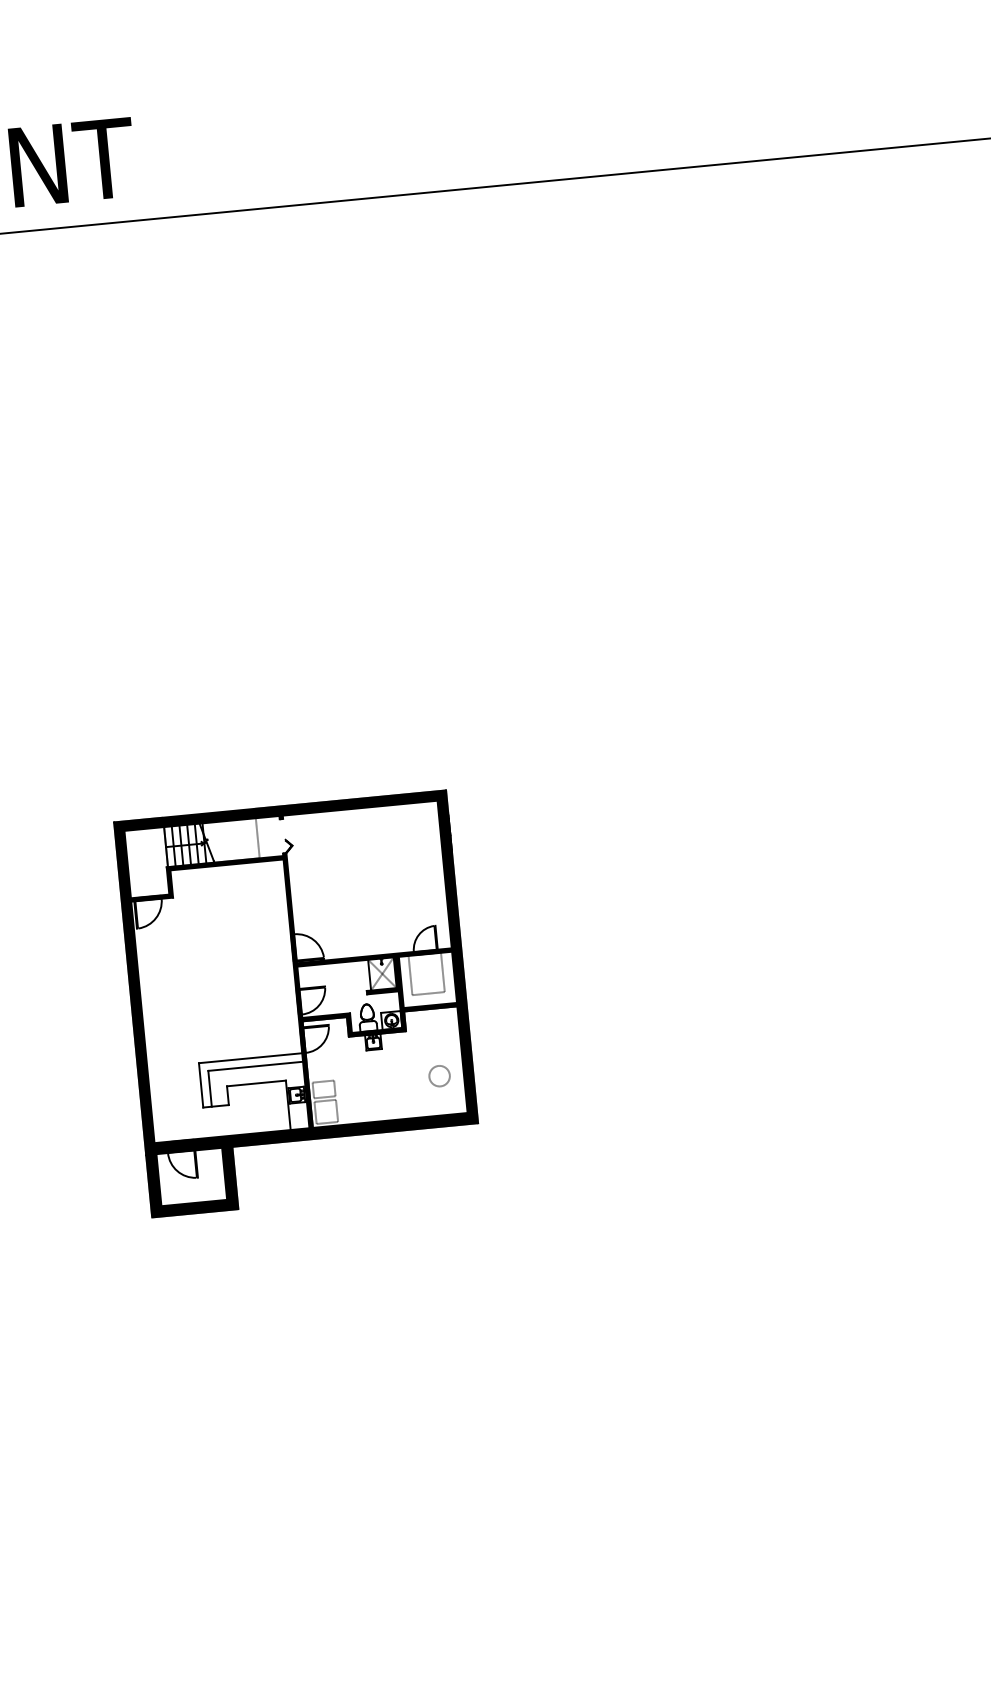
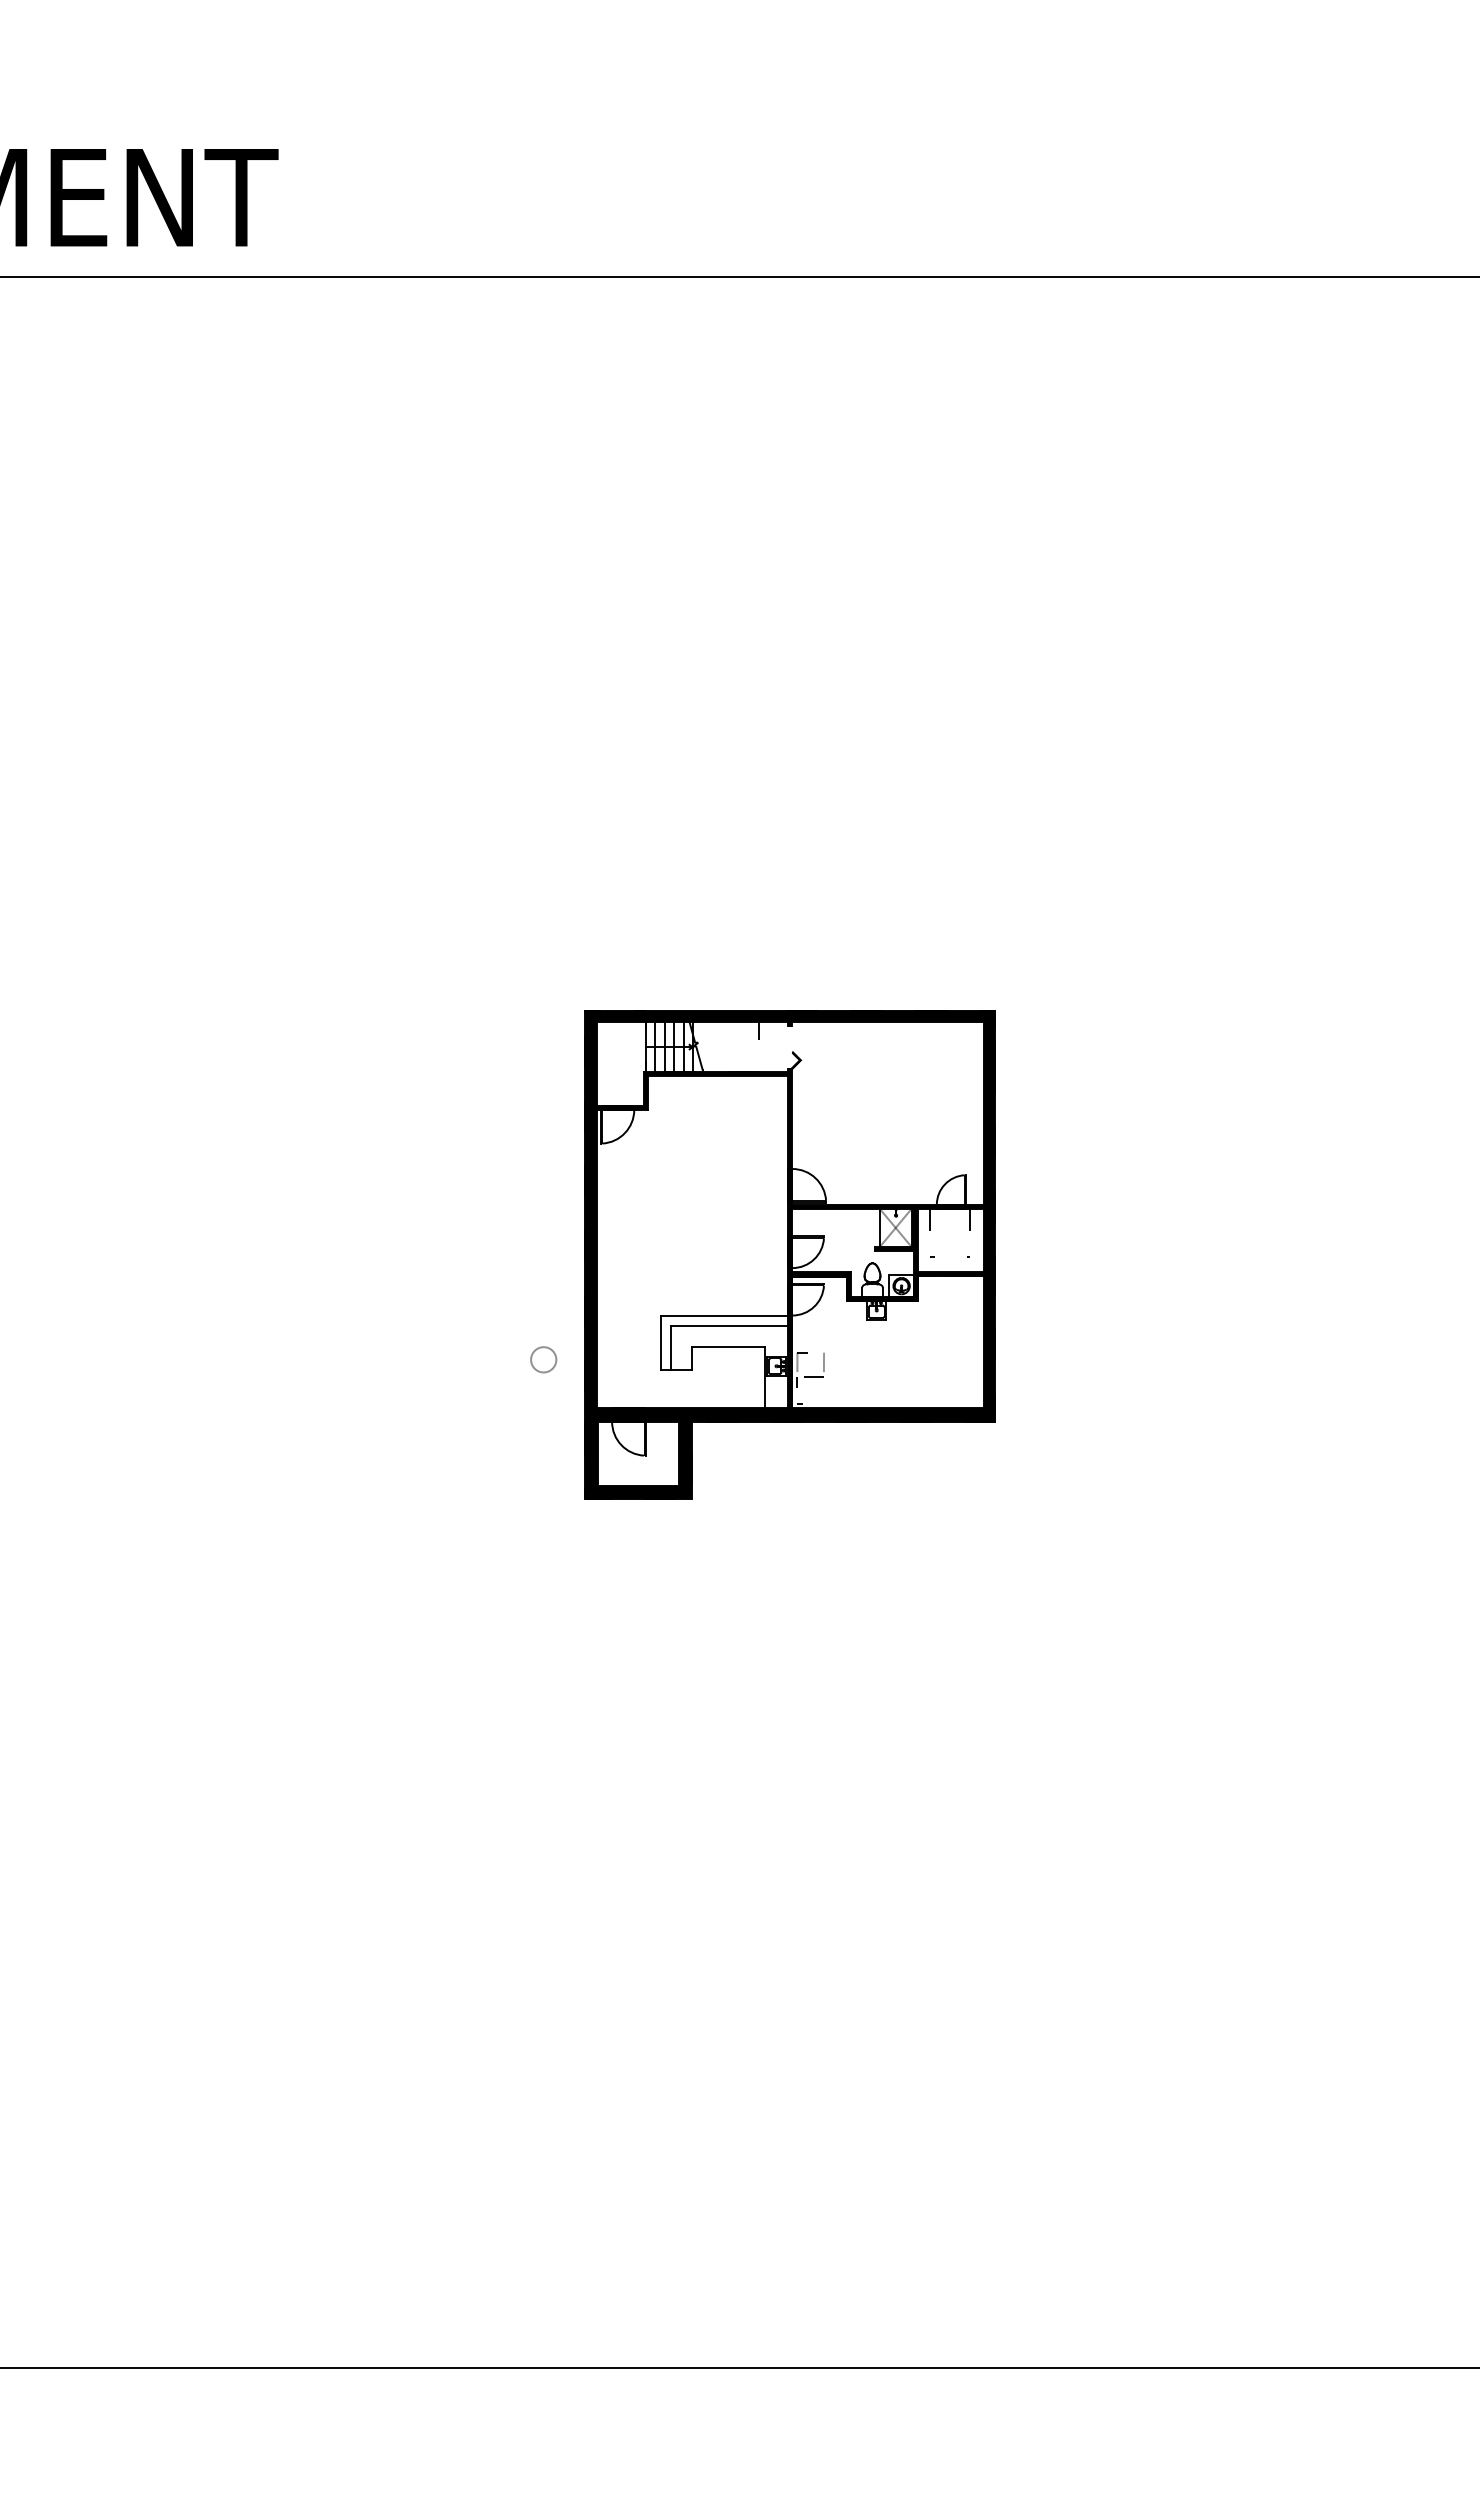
part: (298, 1003) -> (789, 1254), moved

